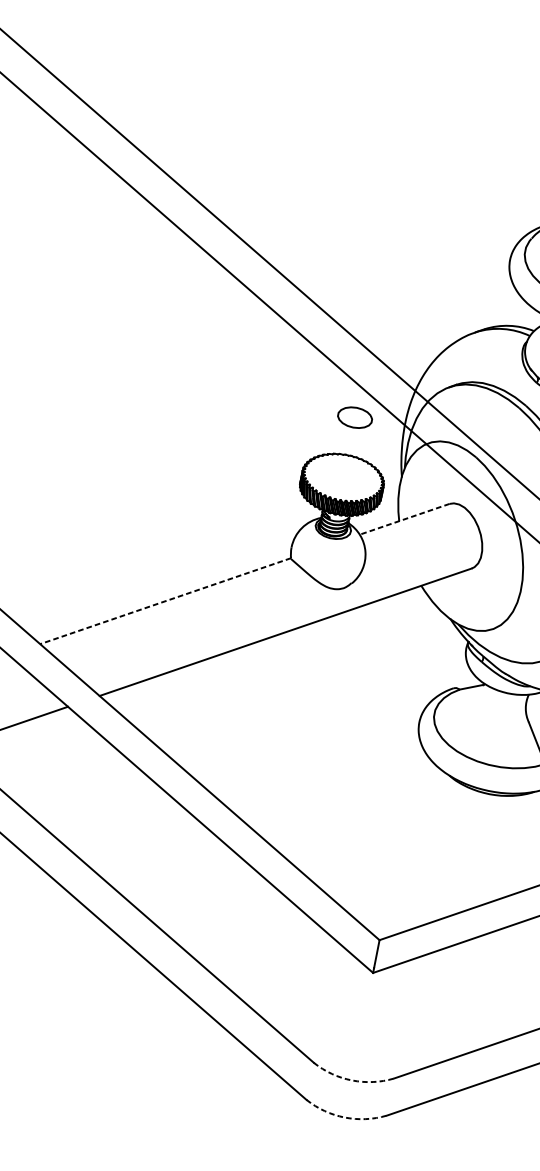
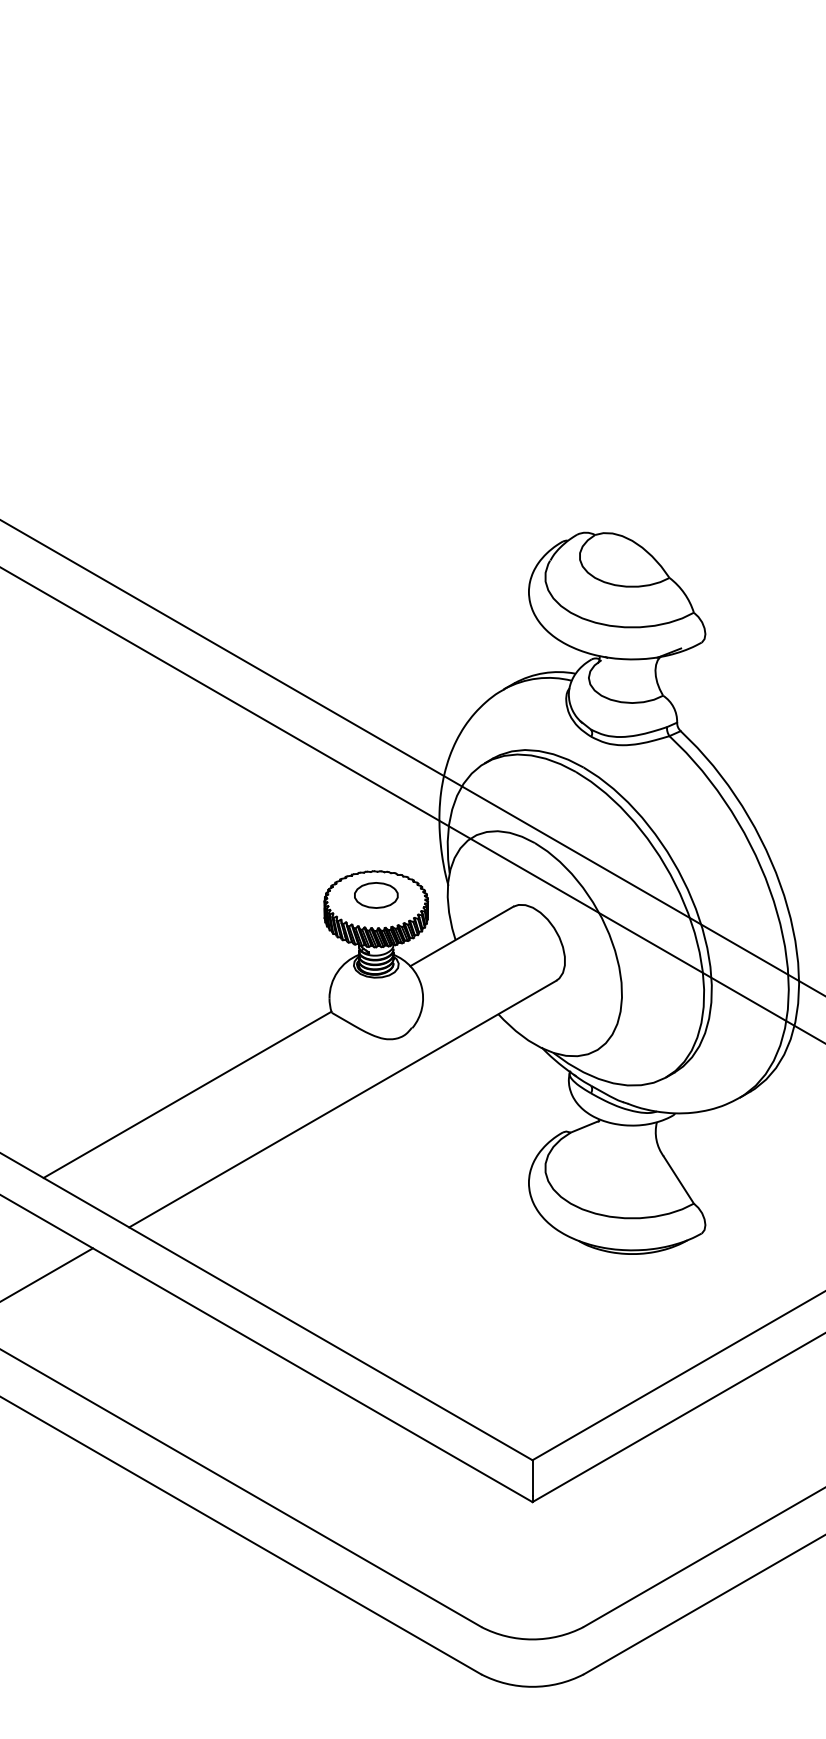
part: (355, 417) -> (376, 895), moved
line: (404, 519) -> (461, 936), dashed -> solid
line: (165, 601) -> (187, 1095), dashed -> solid
arc: (352, 1080) -> (532, 1639), dashed -> solid
arc: (344, 1117) -> (532, 1686), dashed -> solid

